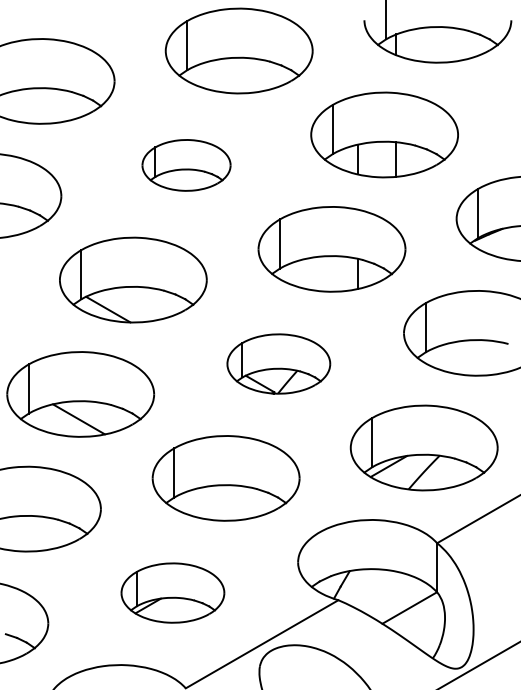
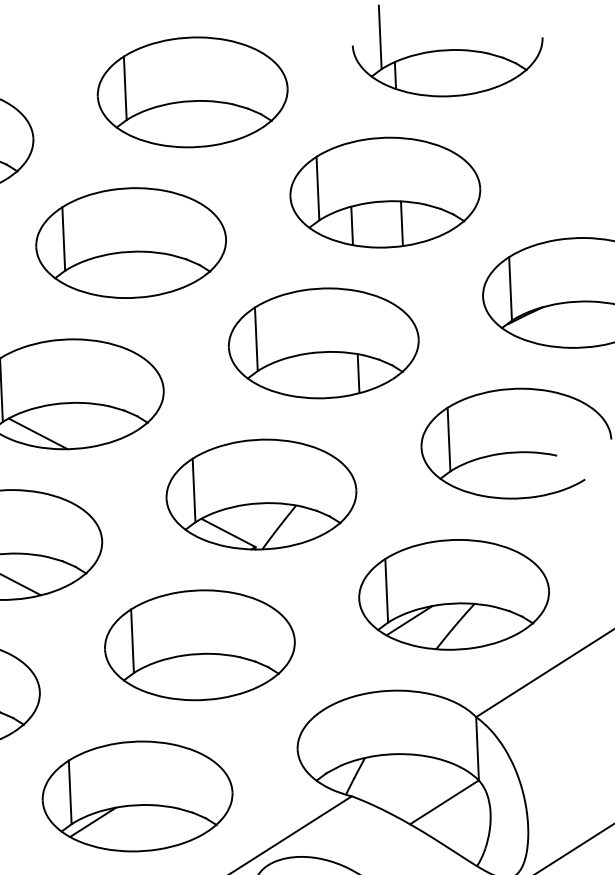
part: (186, 165) -> (131, 243), size x1.67
part: (278, 363) -> (261, 493), size x1.43
part: (172, 592) -> (137, 795), size x1.43

